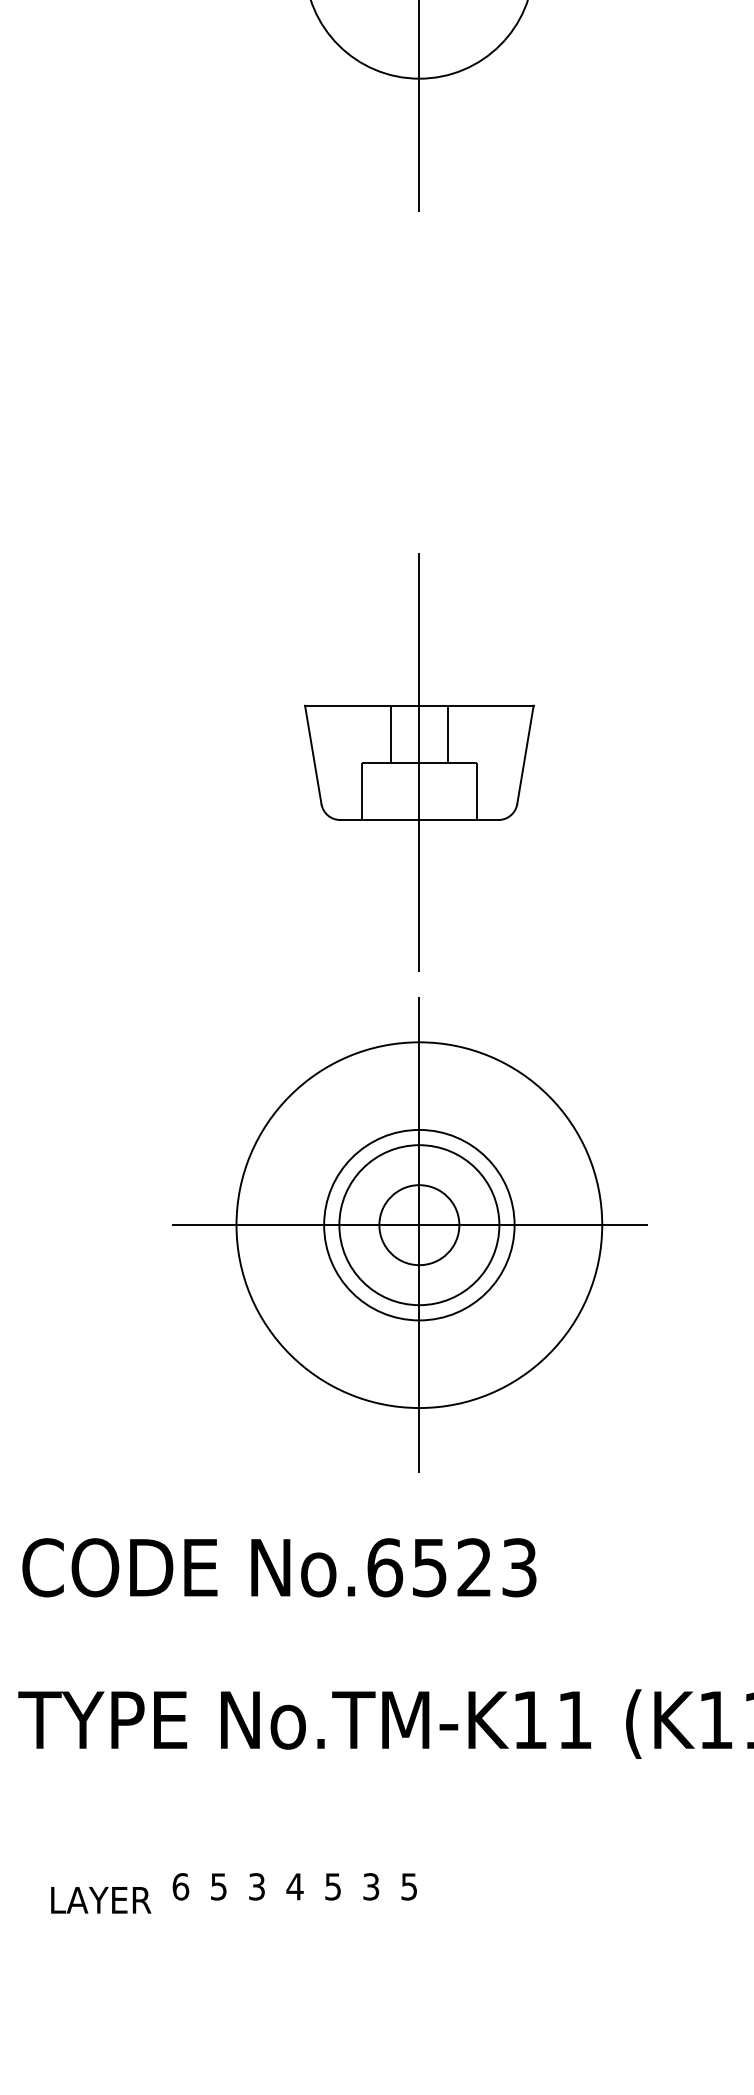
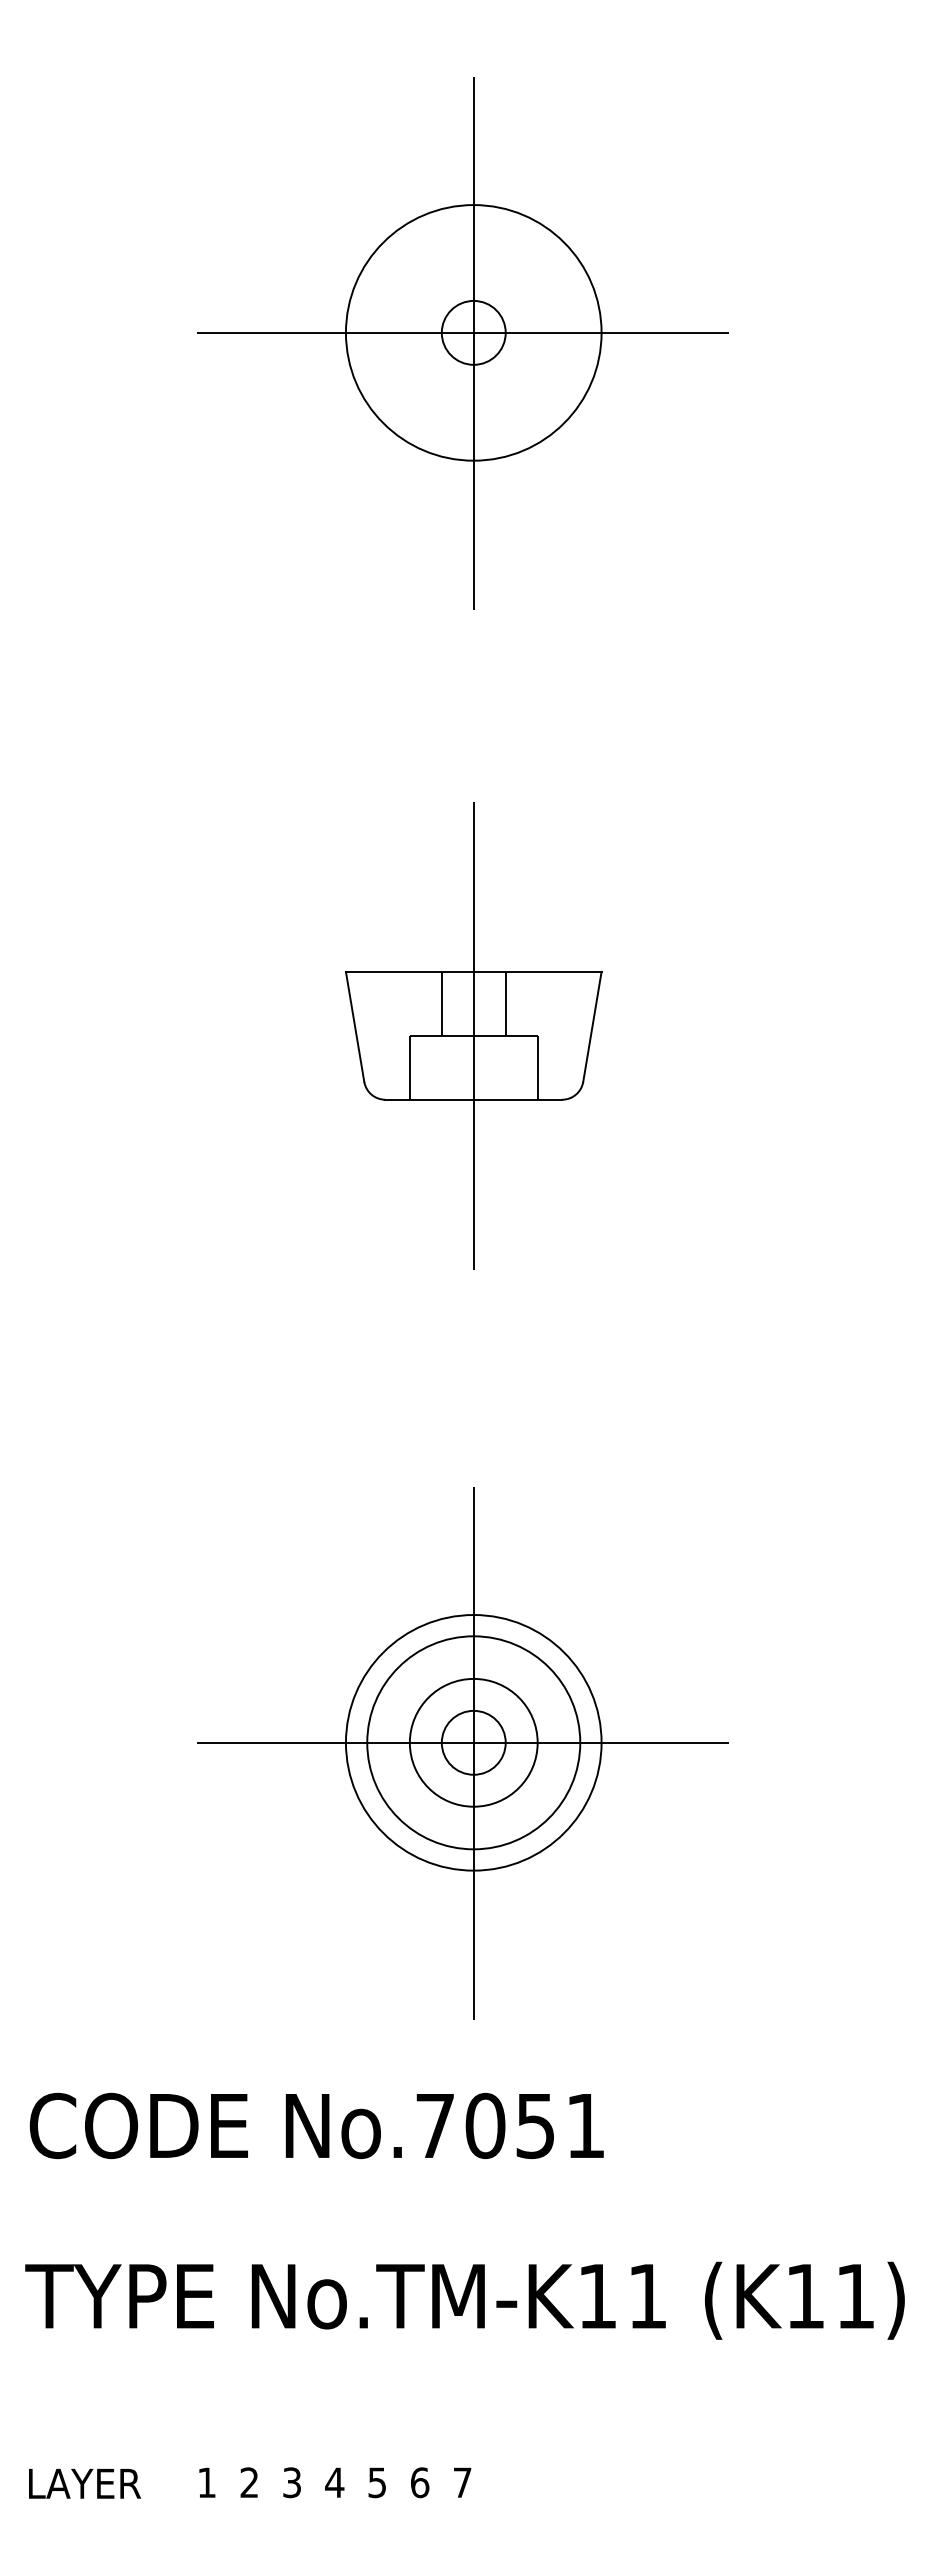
part: (419, 762) -> (473, 1035), moved
circle: (419, 1224) -> (473, 1742), size x0.62
circle: (419, 1224) -> (473, 1742), size x0.71
circle: (419, 1224) -> (473, 1742), size x0.71
text: (452, 1567) -> (510, 2125), No.6523 -> No.7051
text: (181, 1886) -> (207, 2482), 6 -> 1
text: (218, 1886) -> (249, 2482), 5 -> 2
text: (371, 1886) -> (420, 2482), 3 -> 6
text: (409, 1886) -> (462, 2482), 5 -> 7
text: (100, 1900) -> (84, 2483), moved

